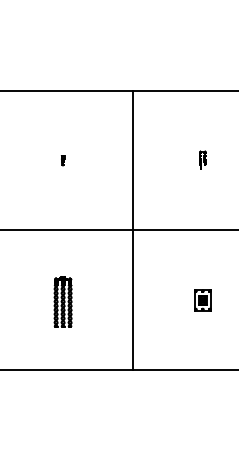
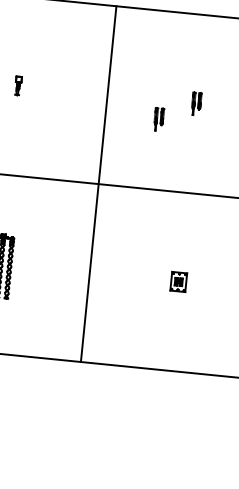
part: (63, 160) -> (19, 86), size x1.6
part: (174, 174) -> (158, 118), added
part: (202, 300) -> (178, 282), size x0.7

